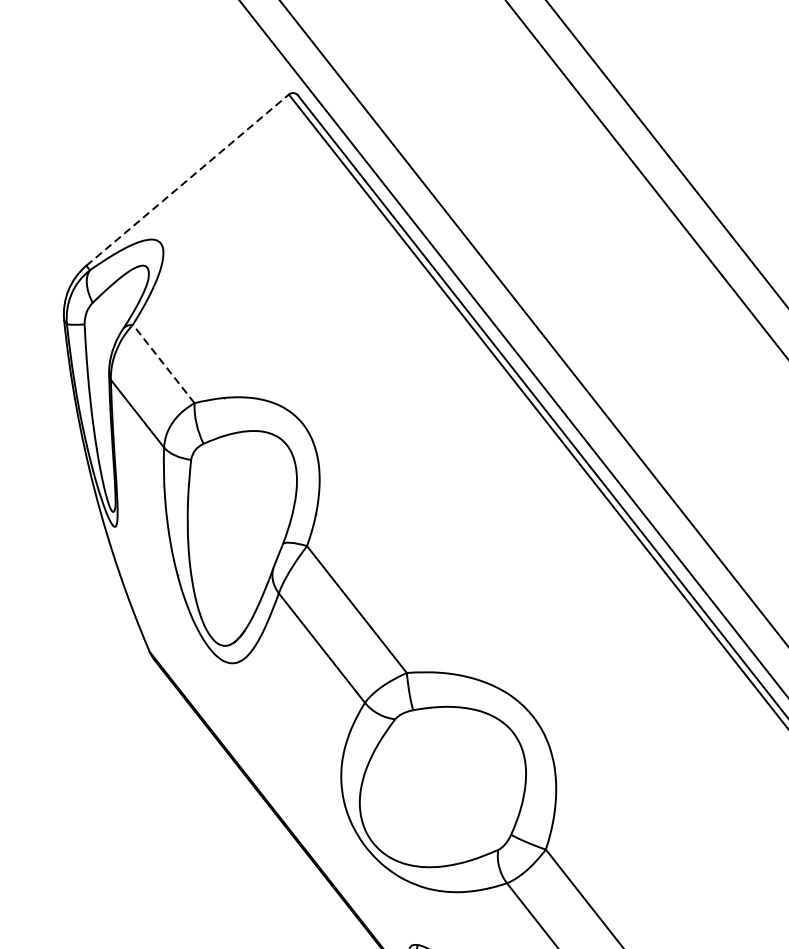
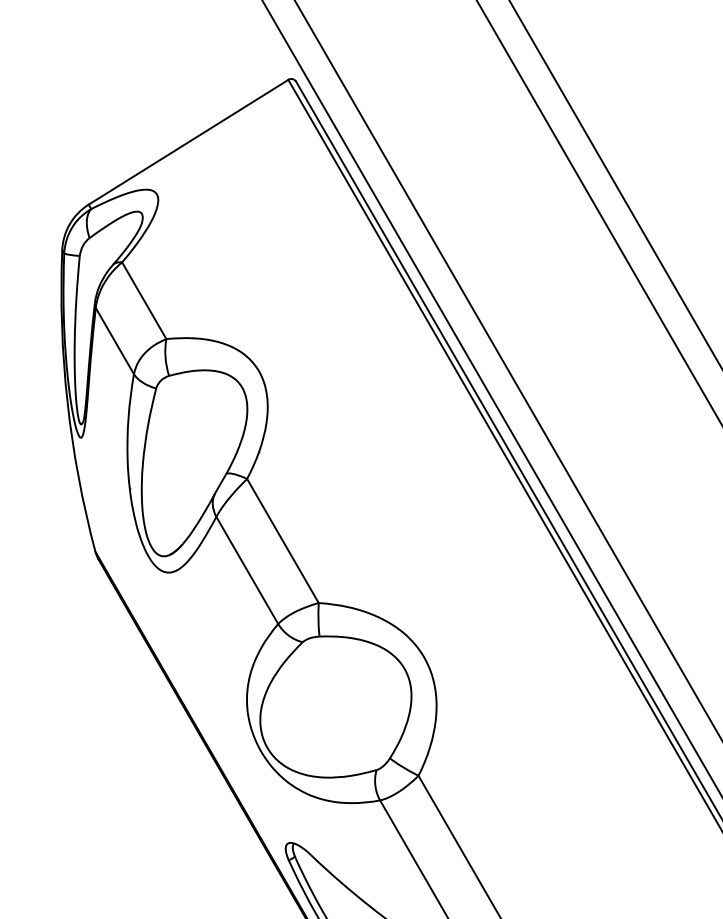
line: (187, 180) -> (188, 142), dashed -> solid
line: (163, 363) -> (144, 300), dashed -> solid

